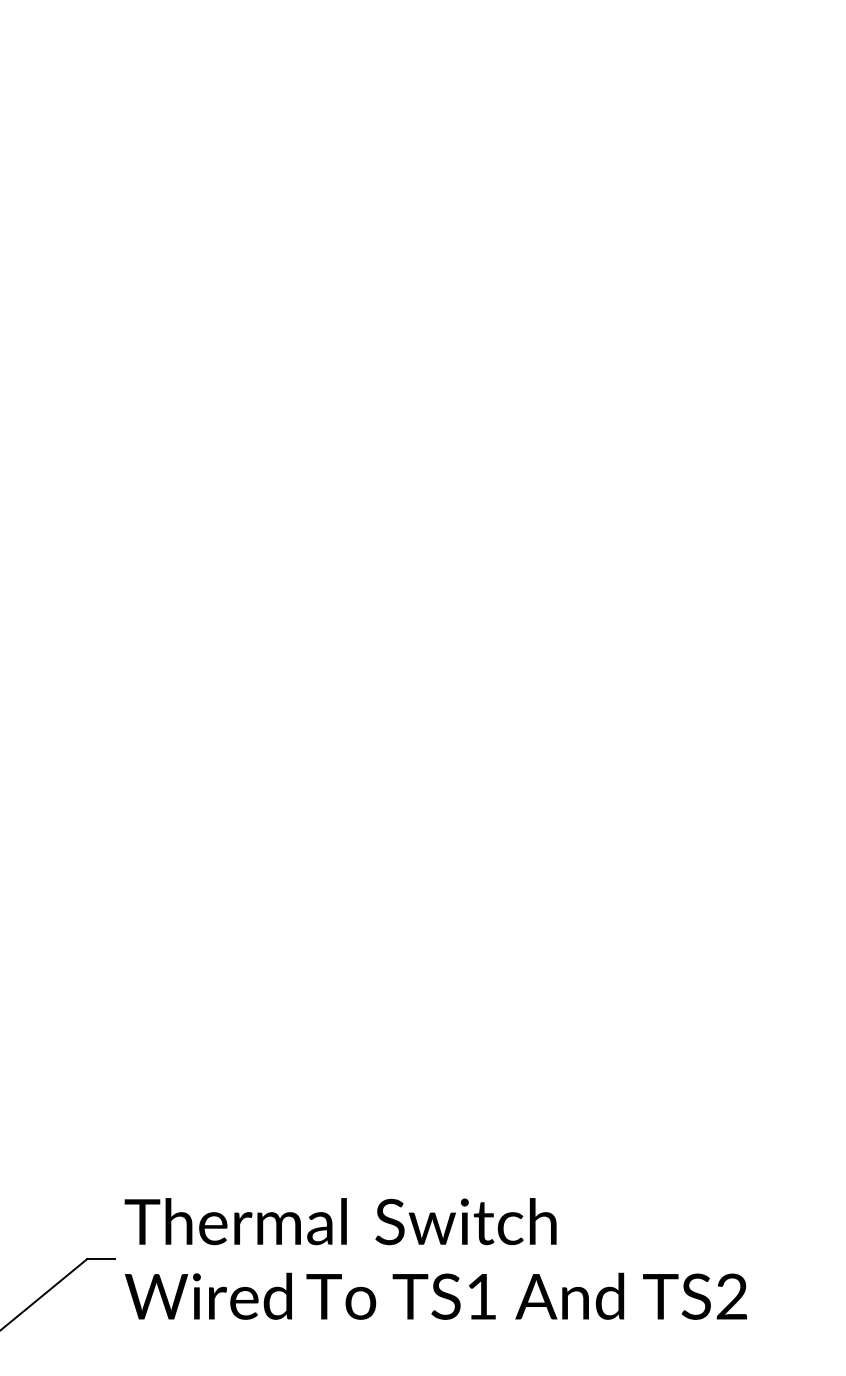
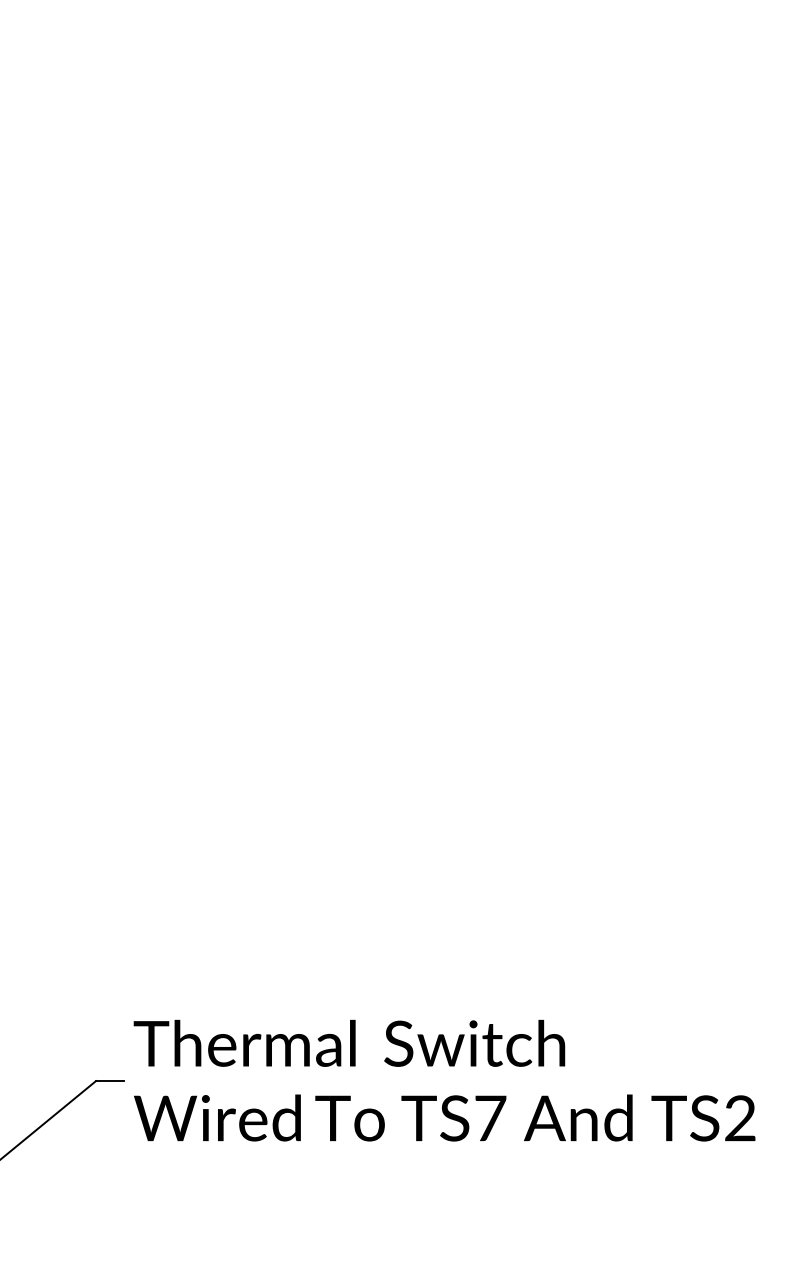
text: (482, 1296) -> (491, 1118), TS1 -> TS7

